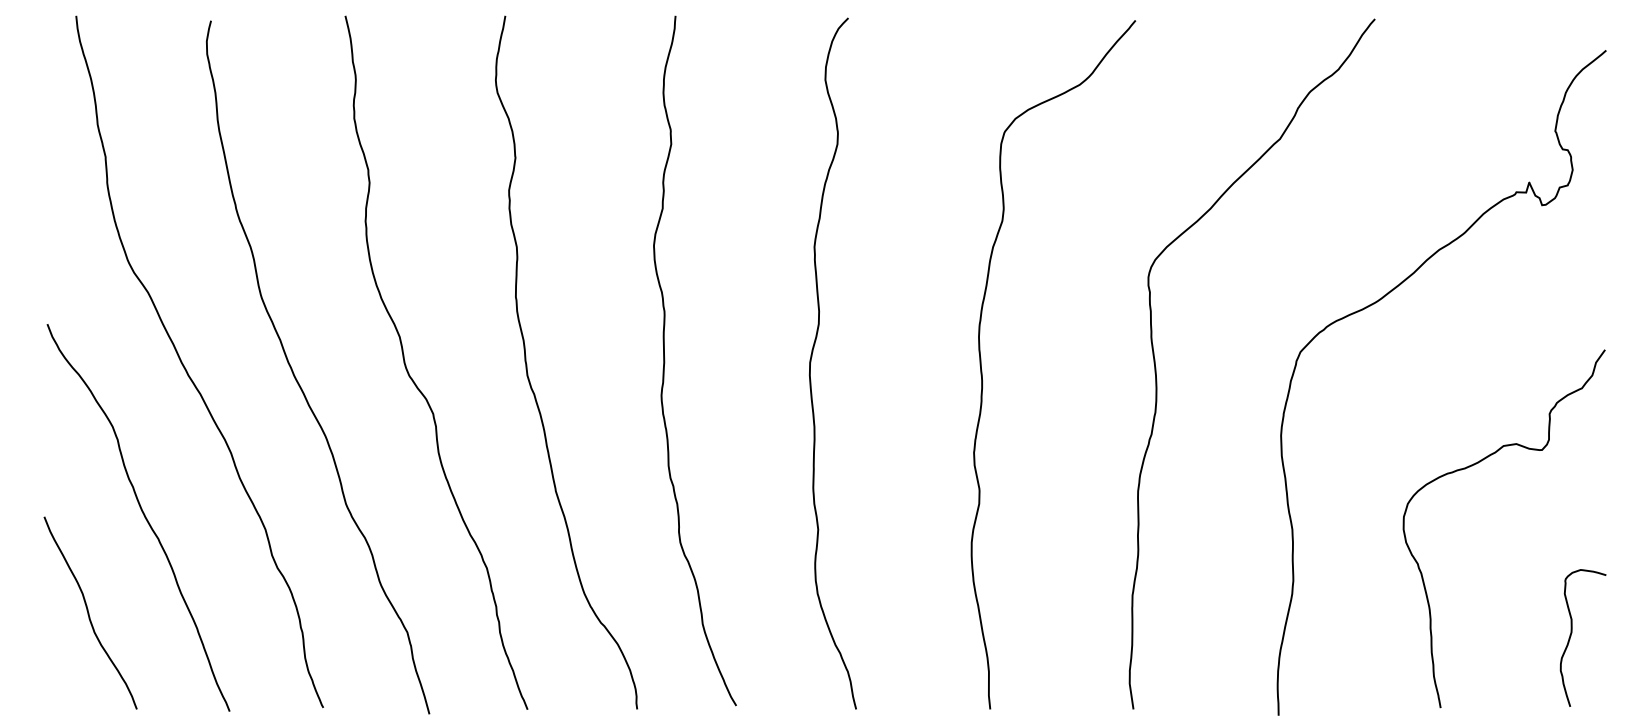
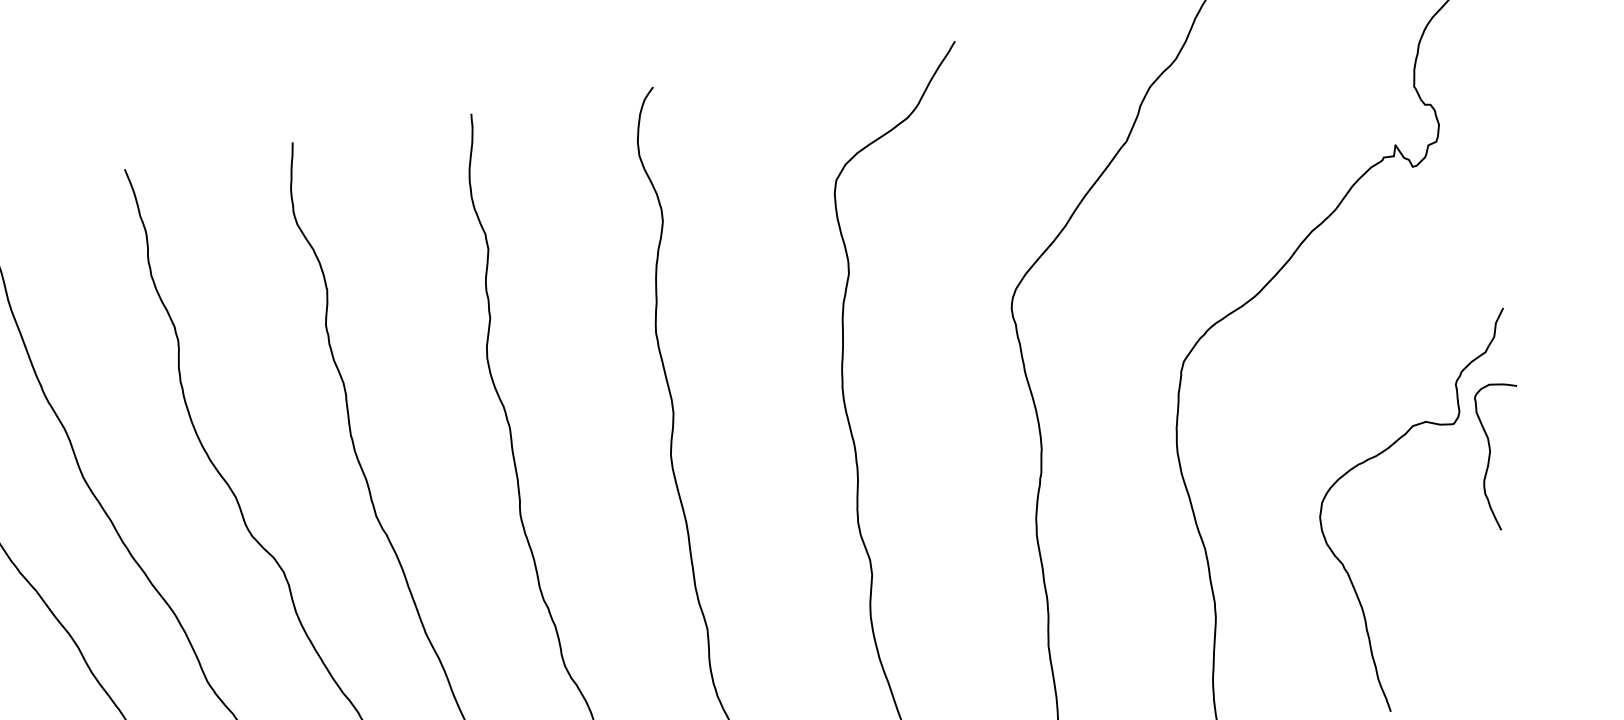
curve: (1572, 633) -> (1491, 452), moved

